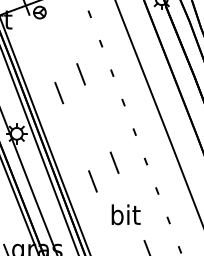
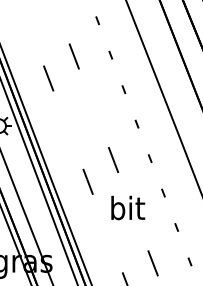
text: (125, 214) -> (127, 207), moved

